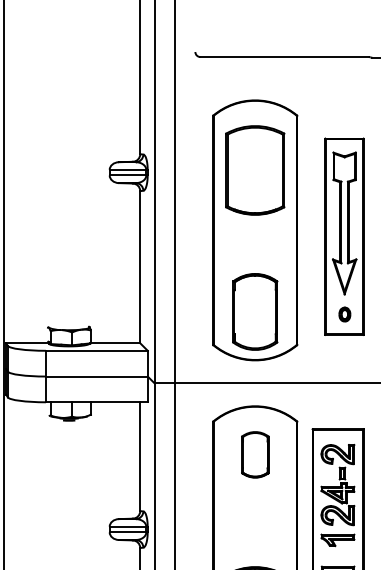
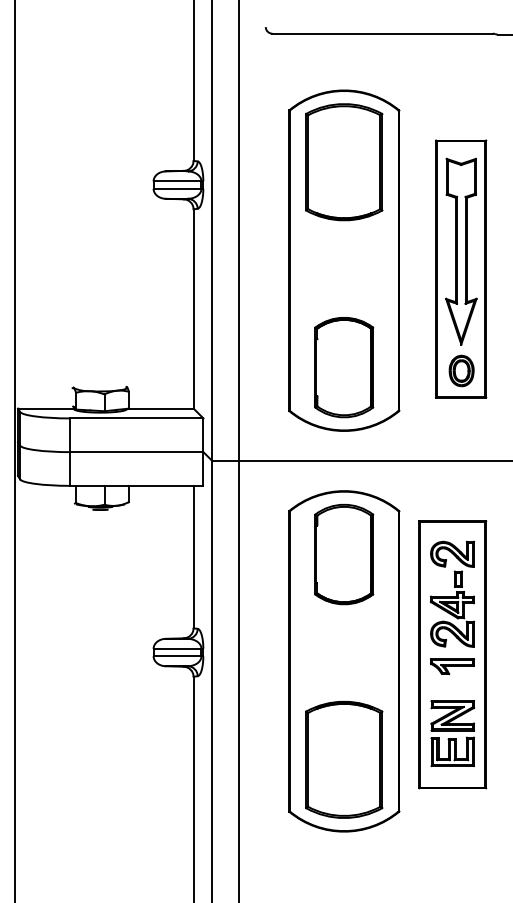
part: (255, 170) -> (344, 162), moved
part: (344, 314) -> (461, 370), size x1.67
part: (255, 454) -> (344, 554), size x1.67

